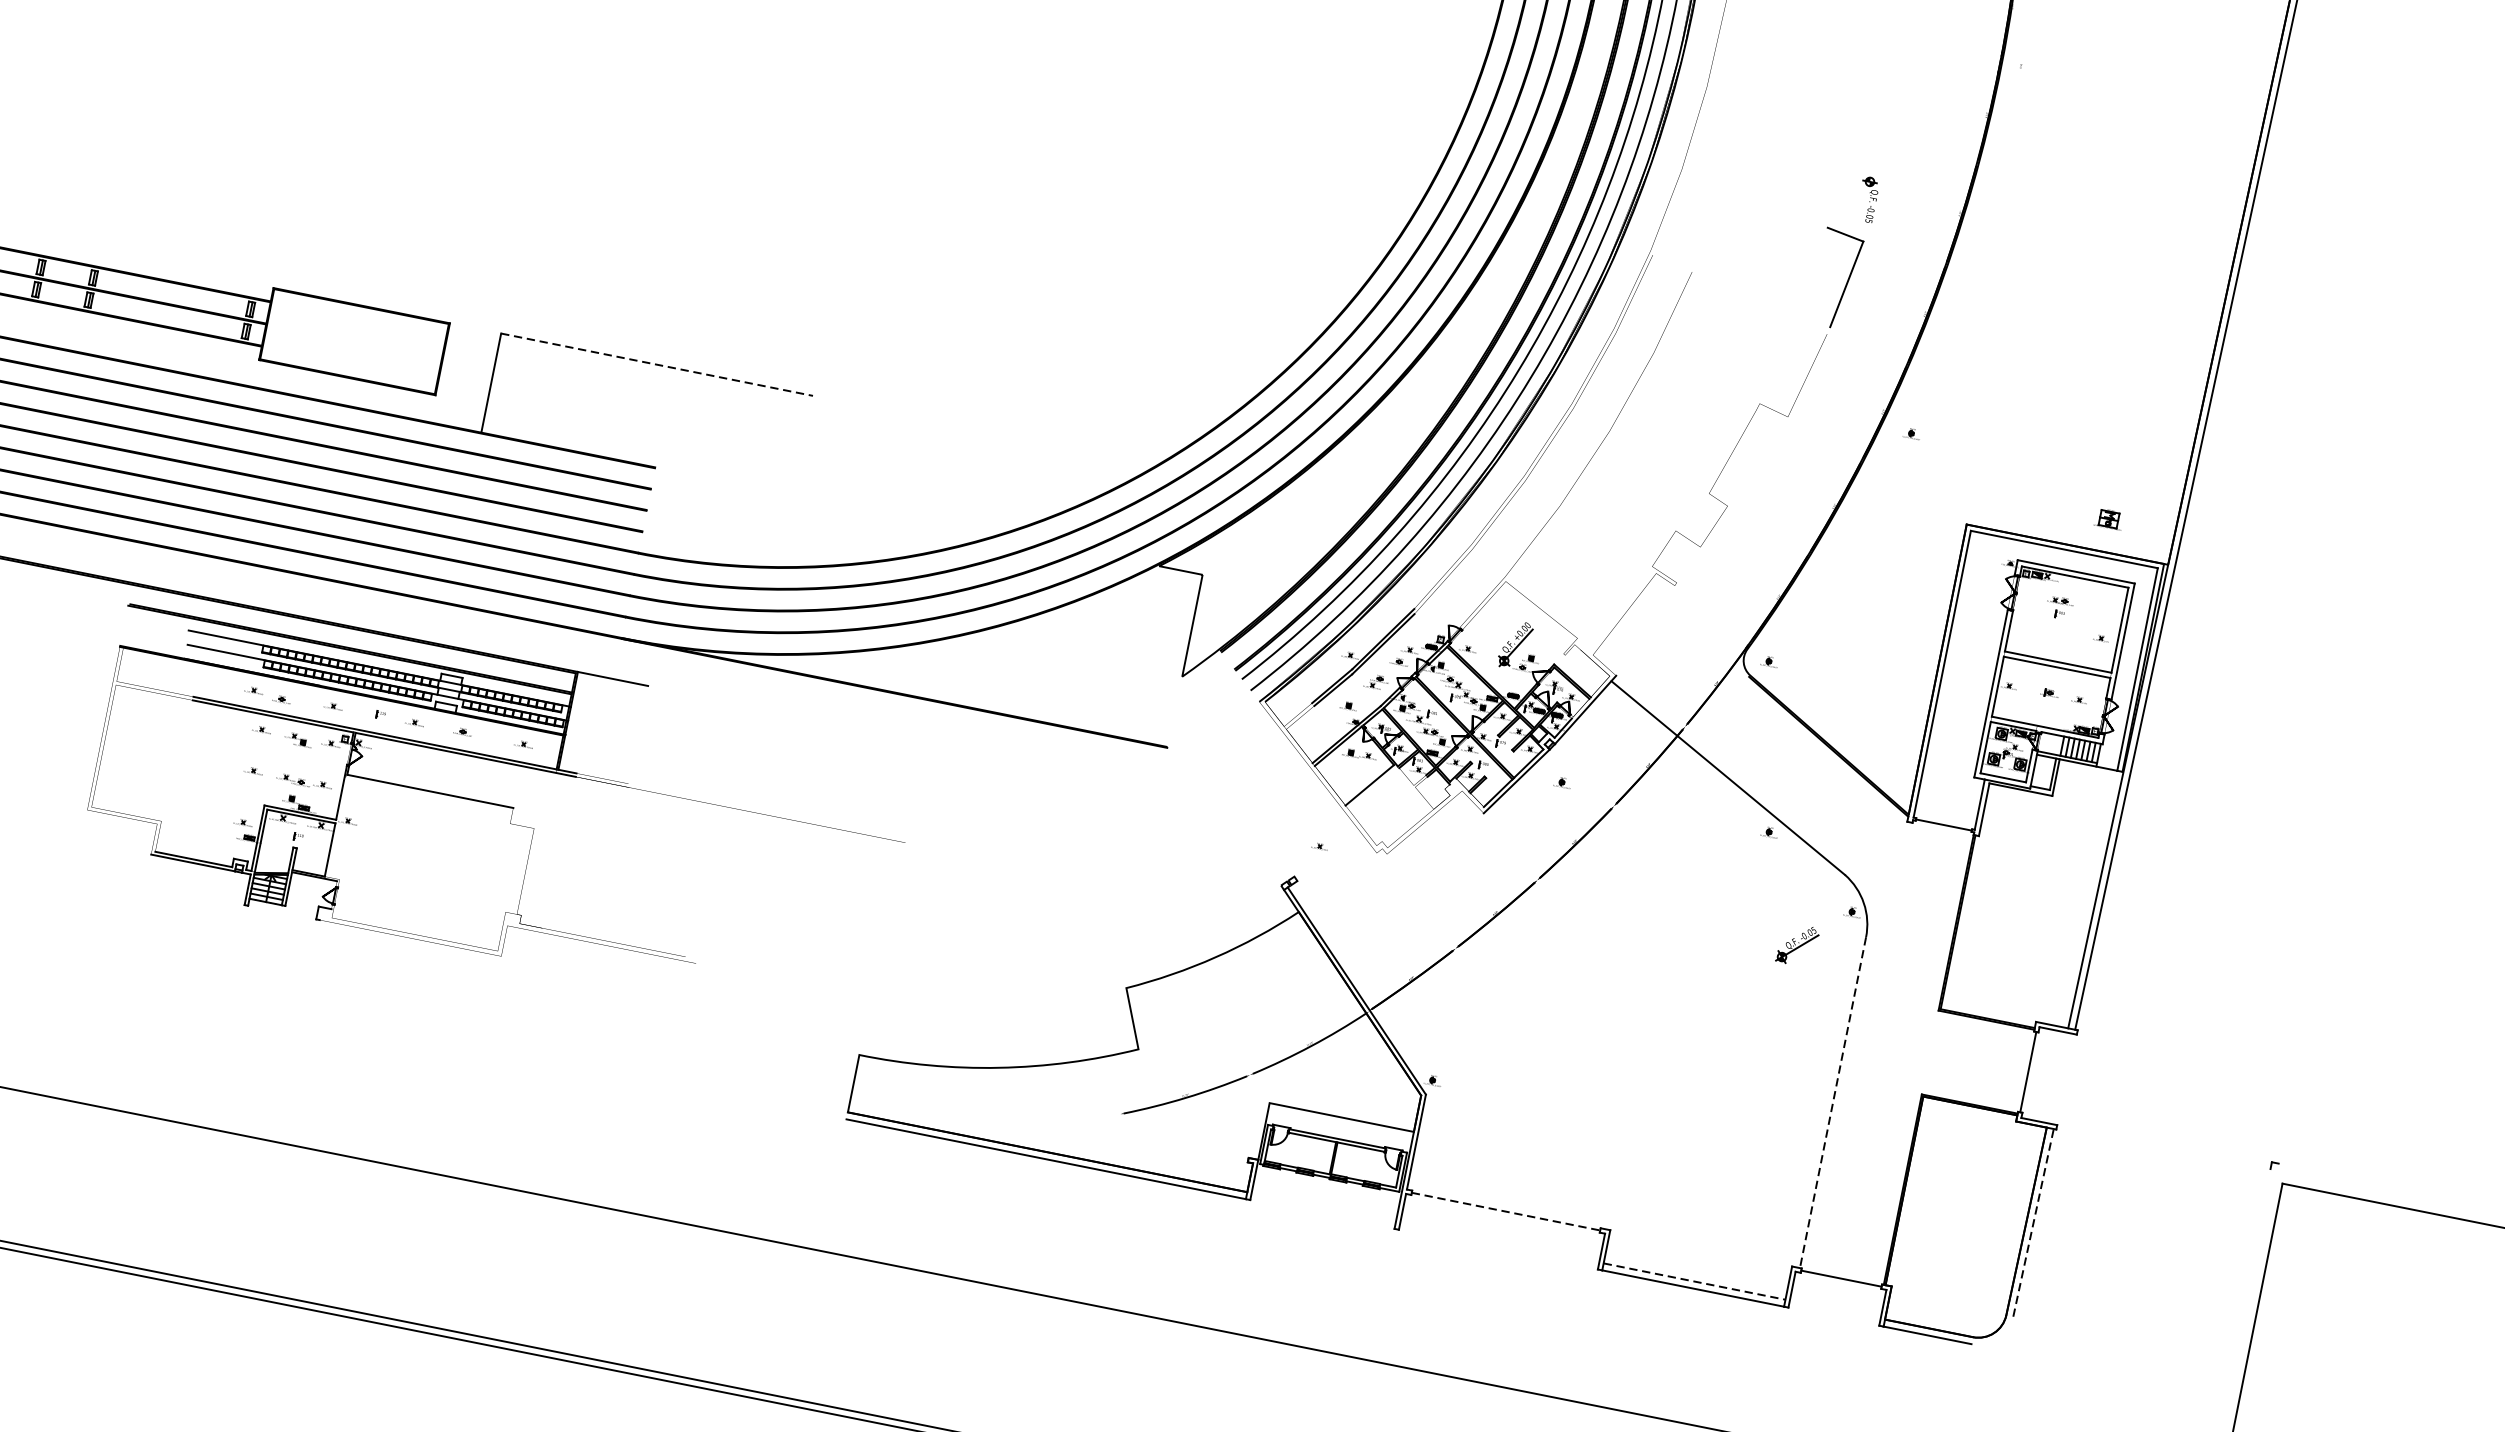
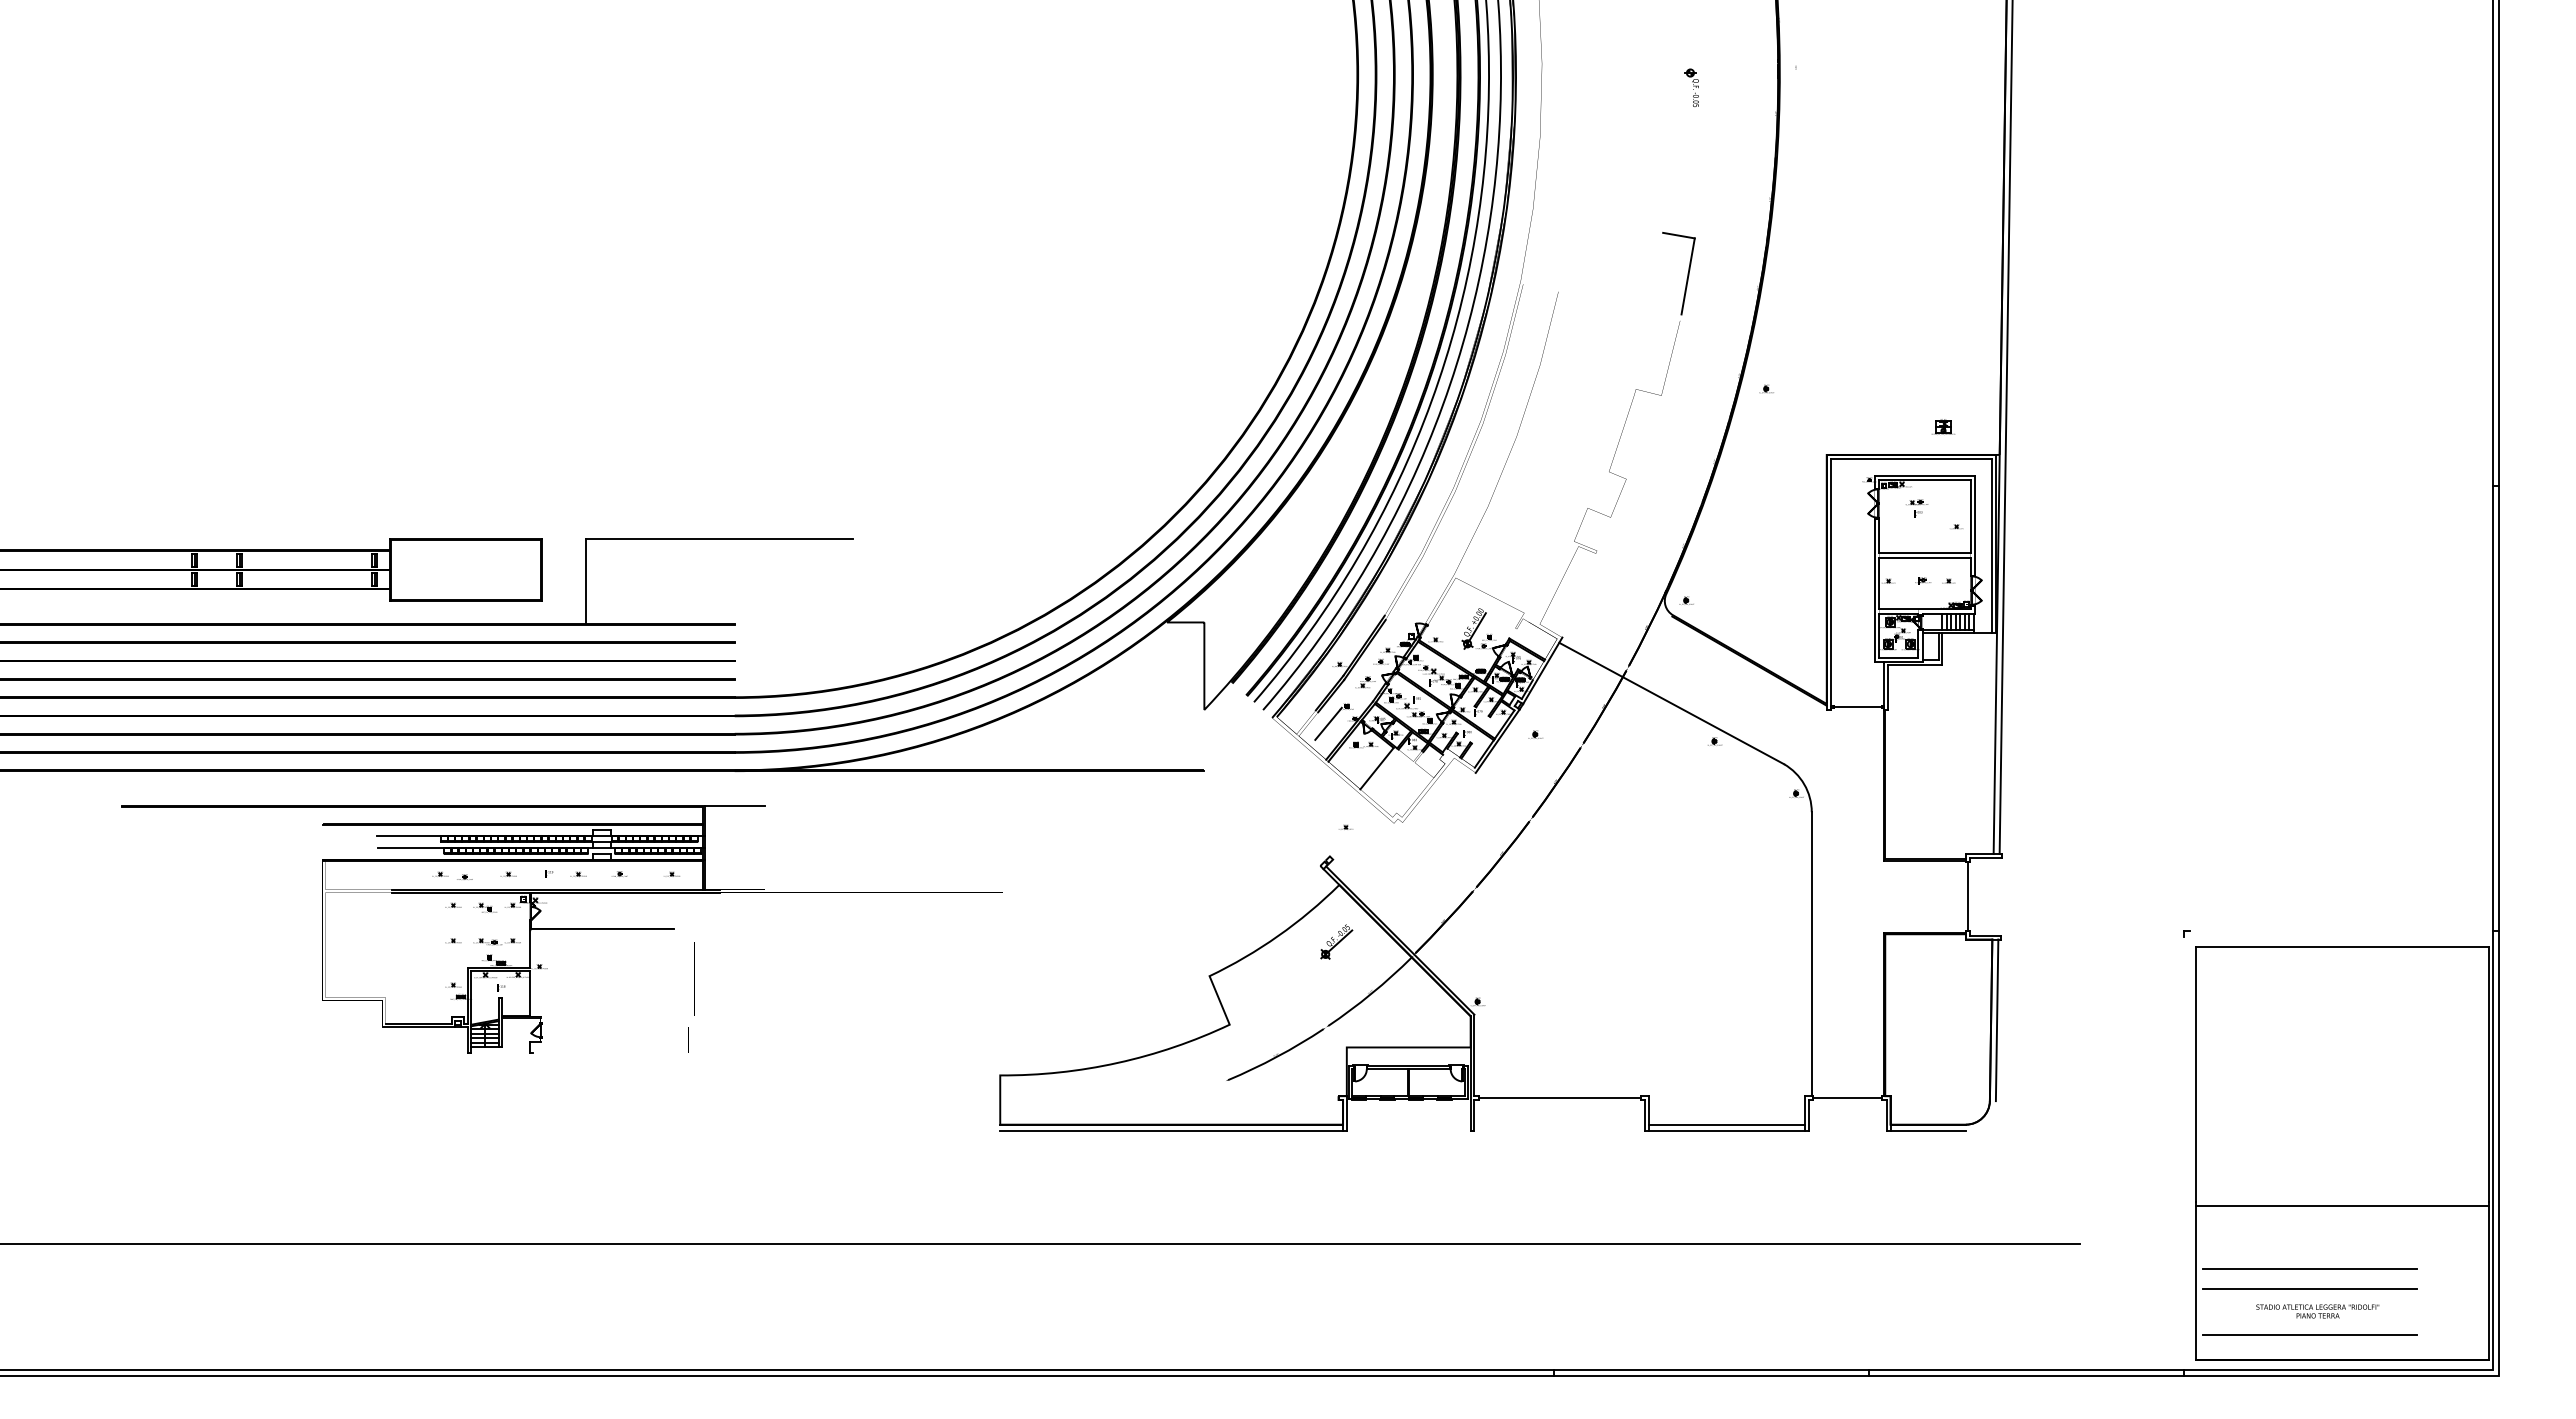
part: (1867, 198) -> (1691, 87), moved
line: (657, 365) -> (719, 539), dashed -> solid
line: (1323, 721) -> (1328, 723), added
part: (1797, 944) -> (1336, 941), moved
line: (1832, 1102) -> (1811, 954), dashed -> solid
line: (1505, 1212) -> (1559, 1098), dashed -> solid
line: (2033, 1223) -> (1997, 1020), dashed -> solid
line: (1695, 1281) -> (1727, 1124), dashed -> solid

